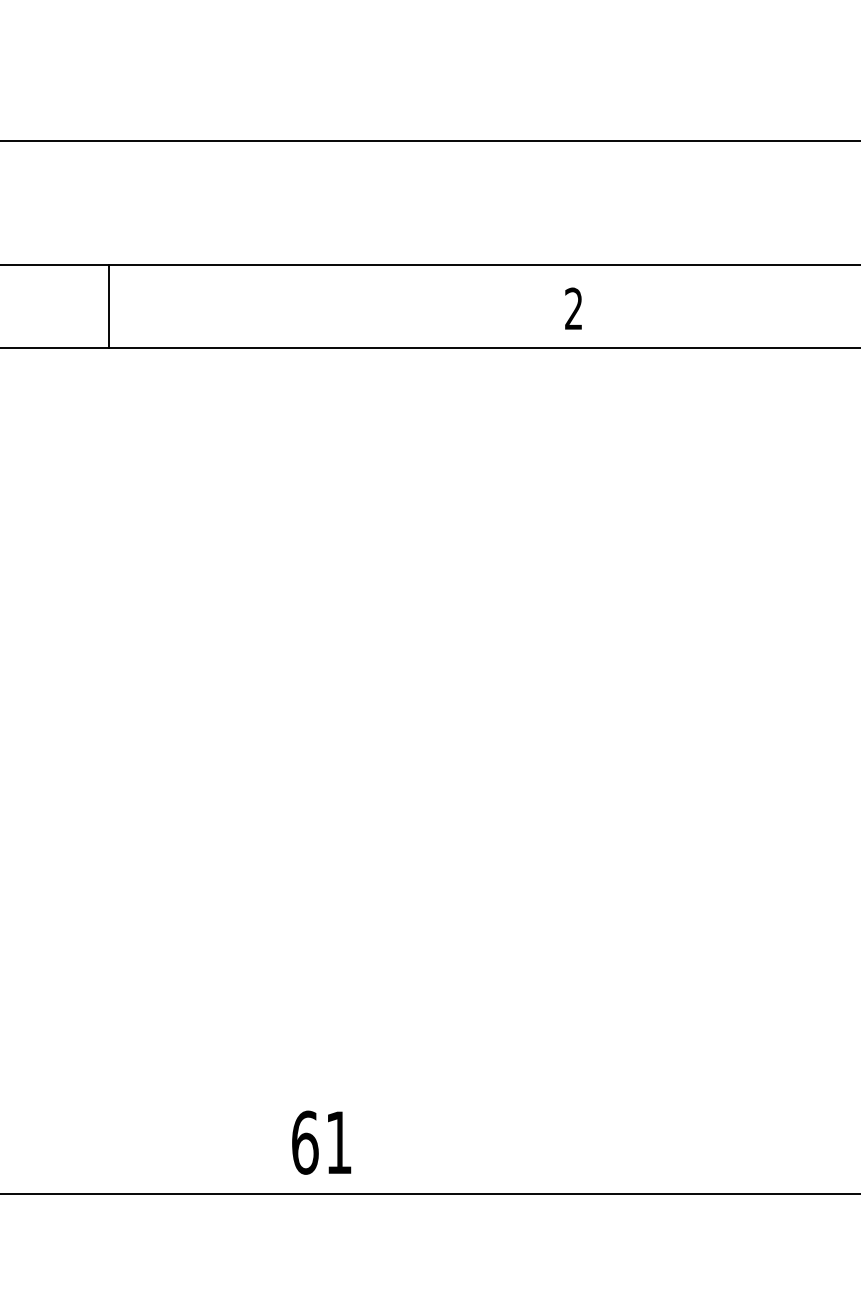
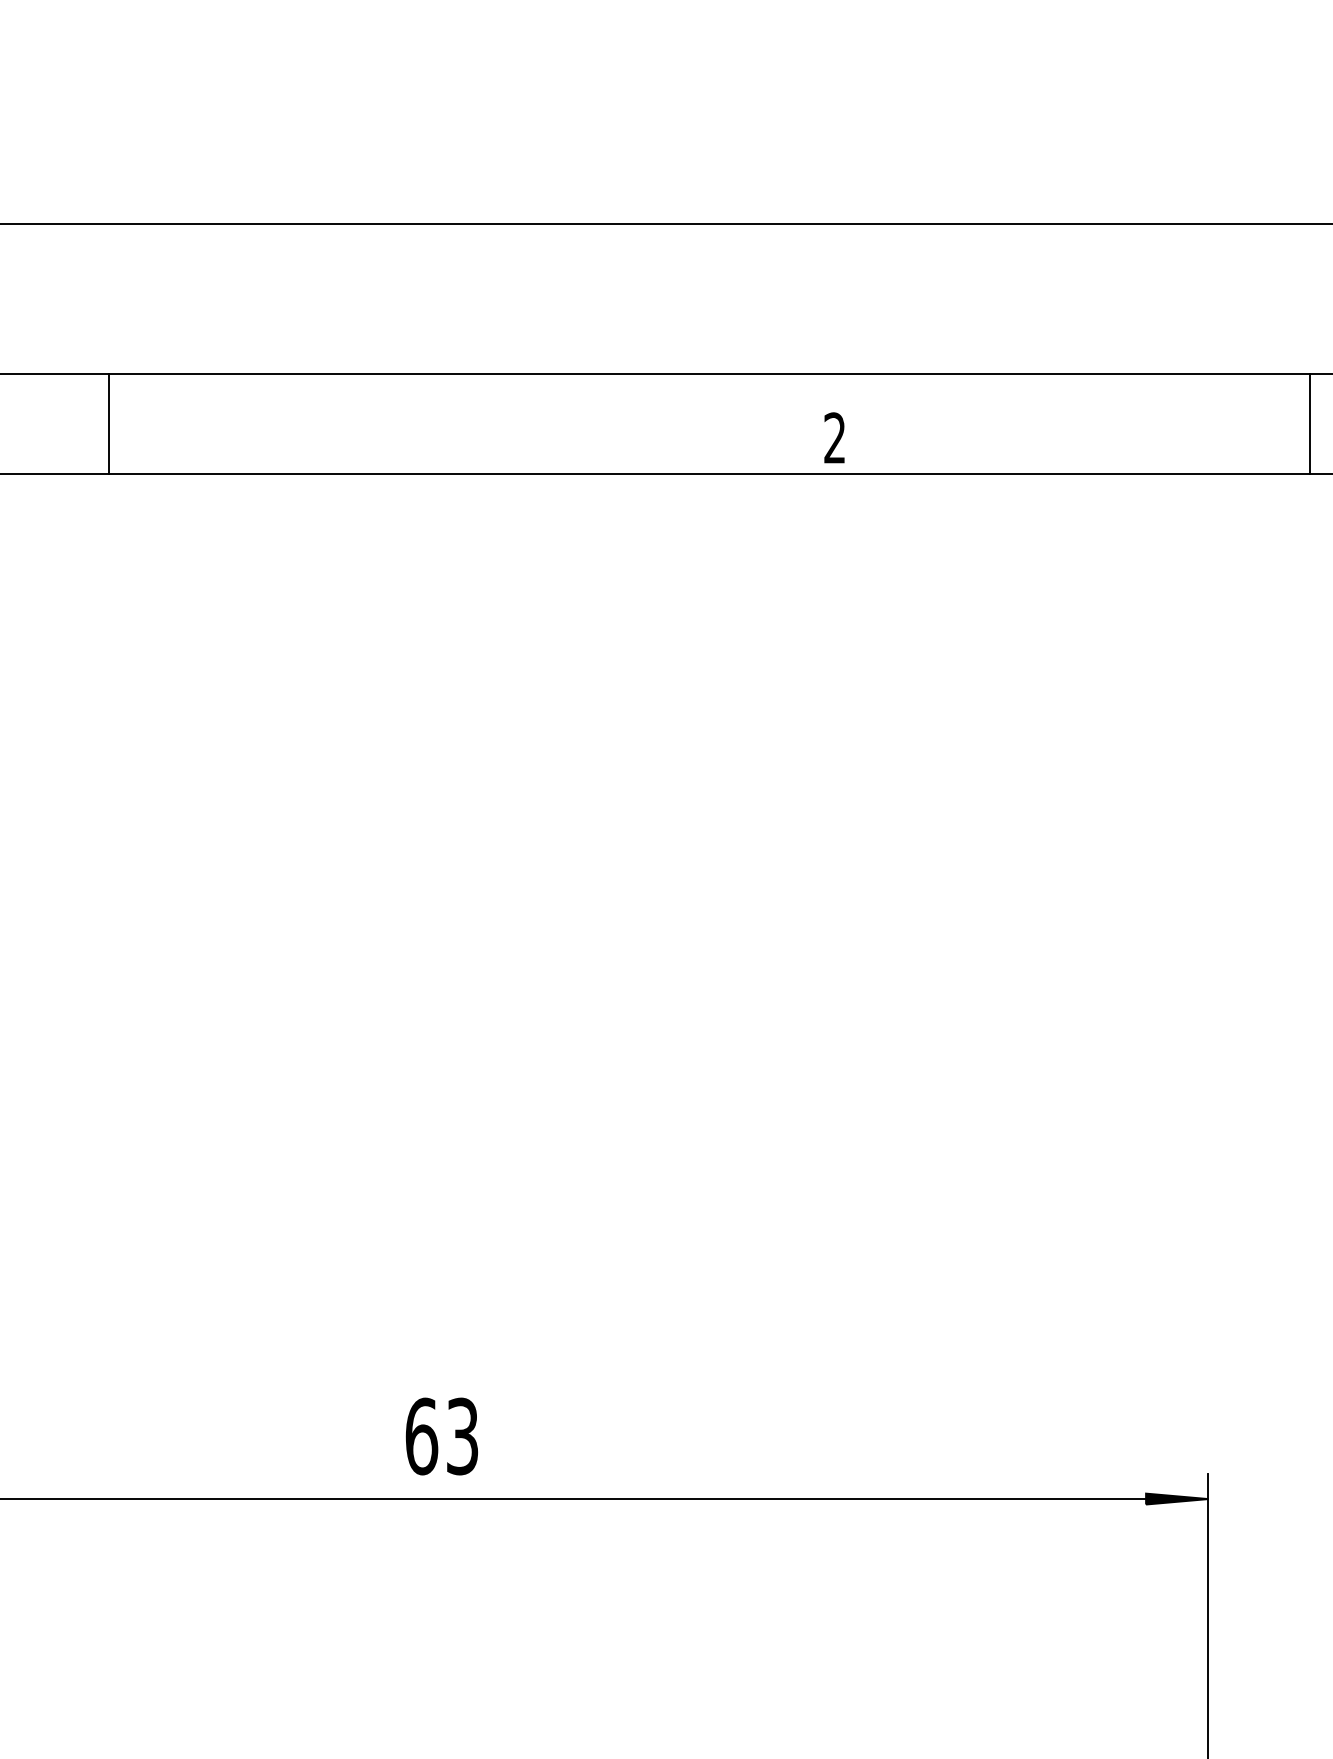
line: (108, 306) -> (108, 424), moved
text: (573, 308) -> (834, 437), moved
text: (338, 1142) -> (462, 1436), 61 -> 63

